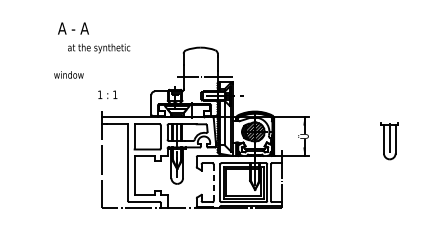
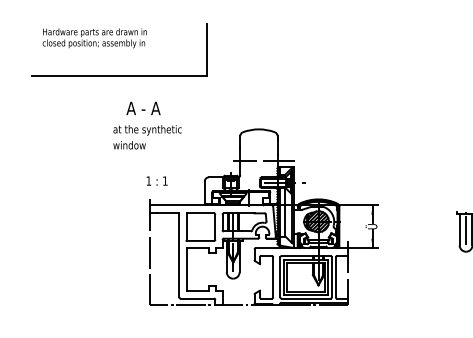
text: (73, 28) -> (143, 108), moved
text: (68, 75) -> (129, 145), moved
line: (214, 182) -> (273, 277), dashed -> solid

